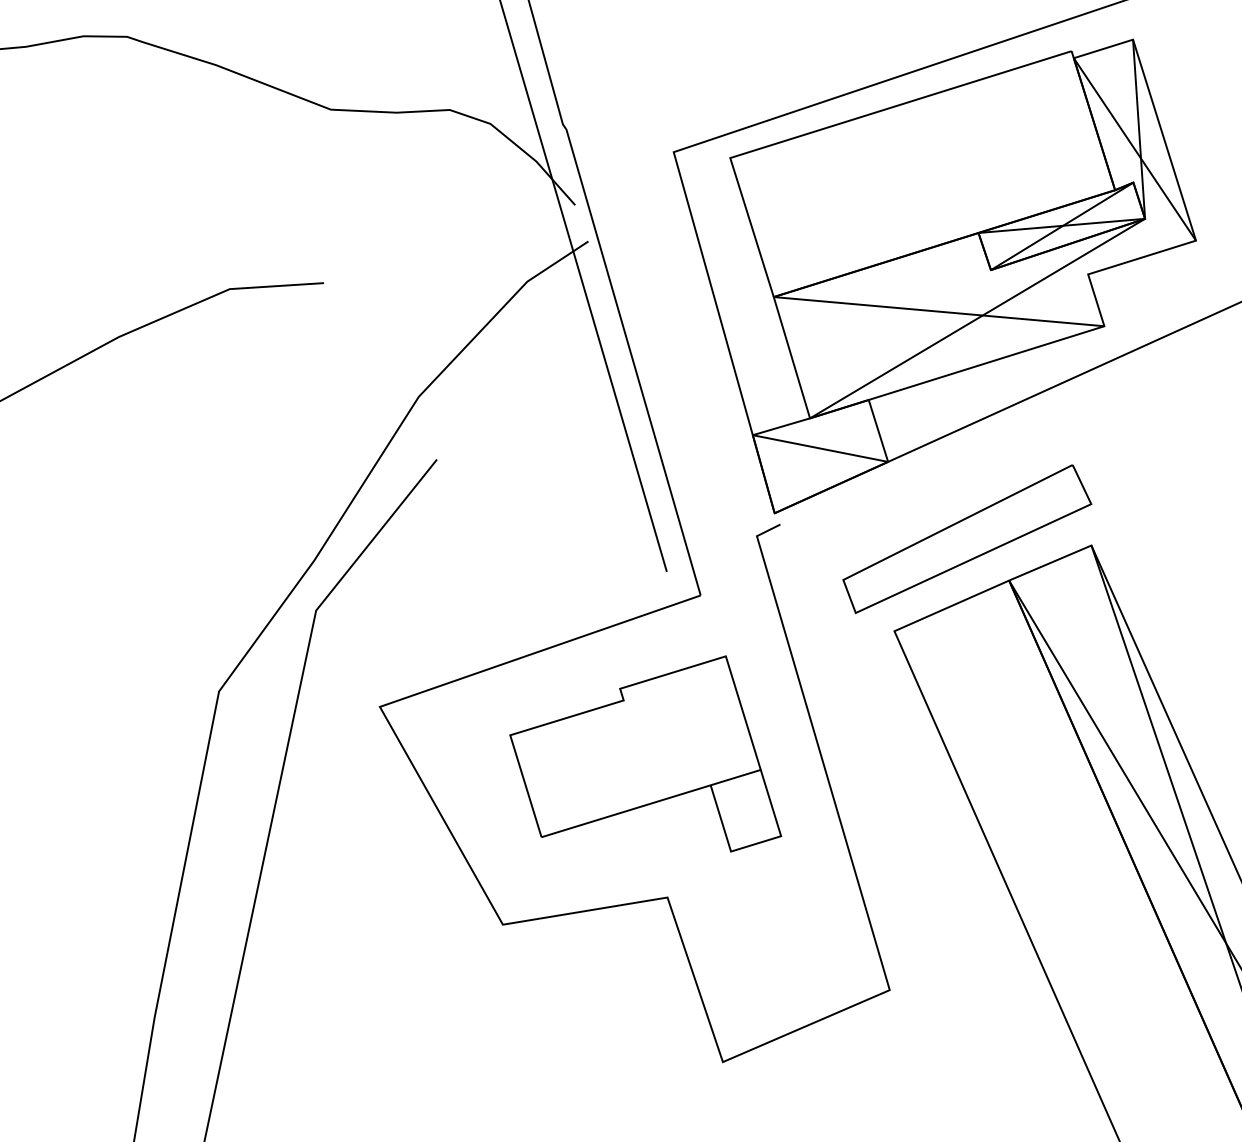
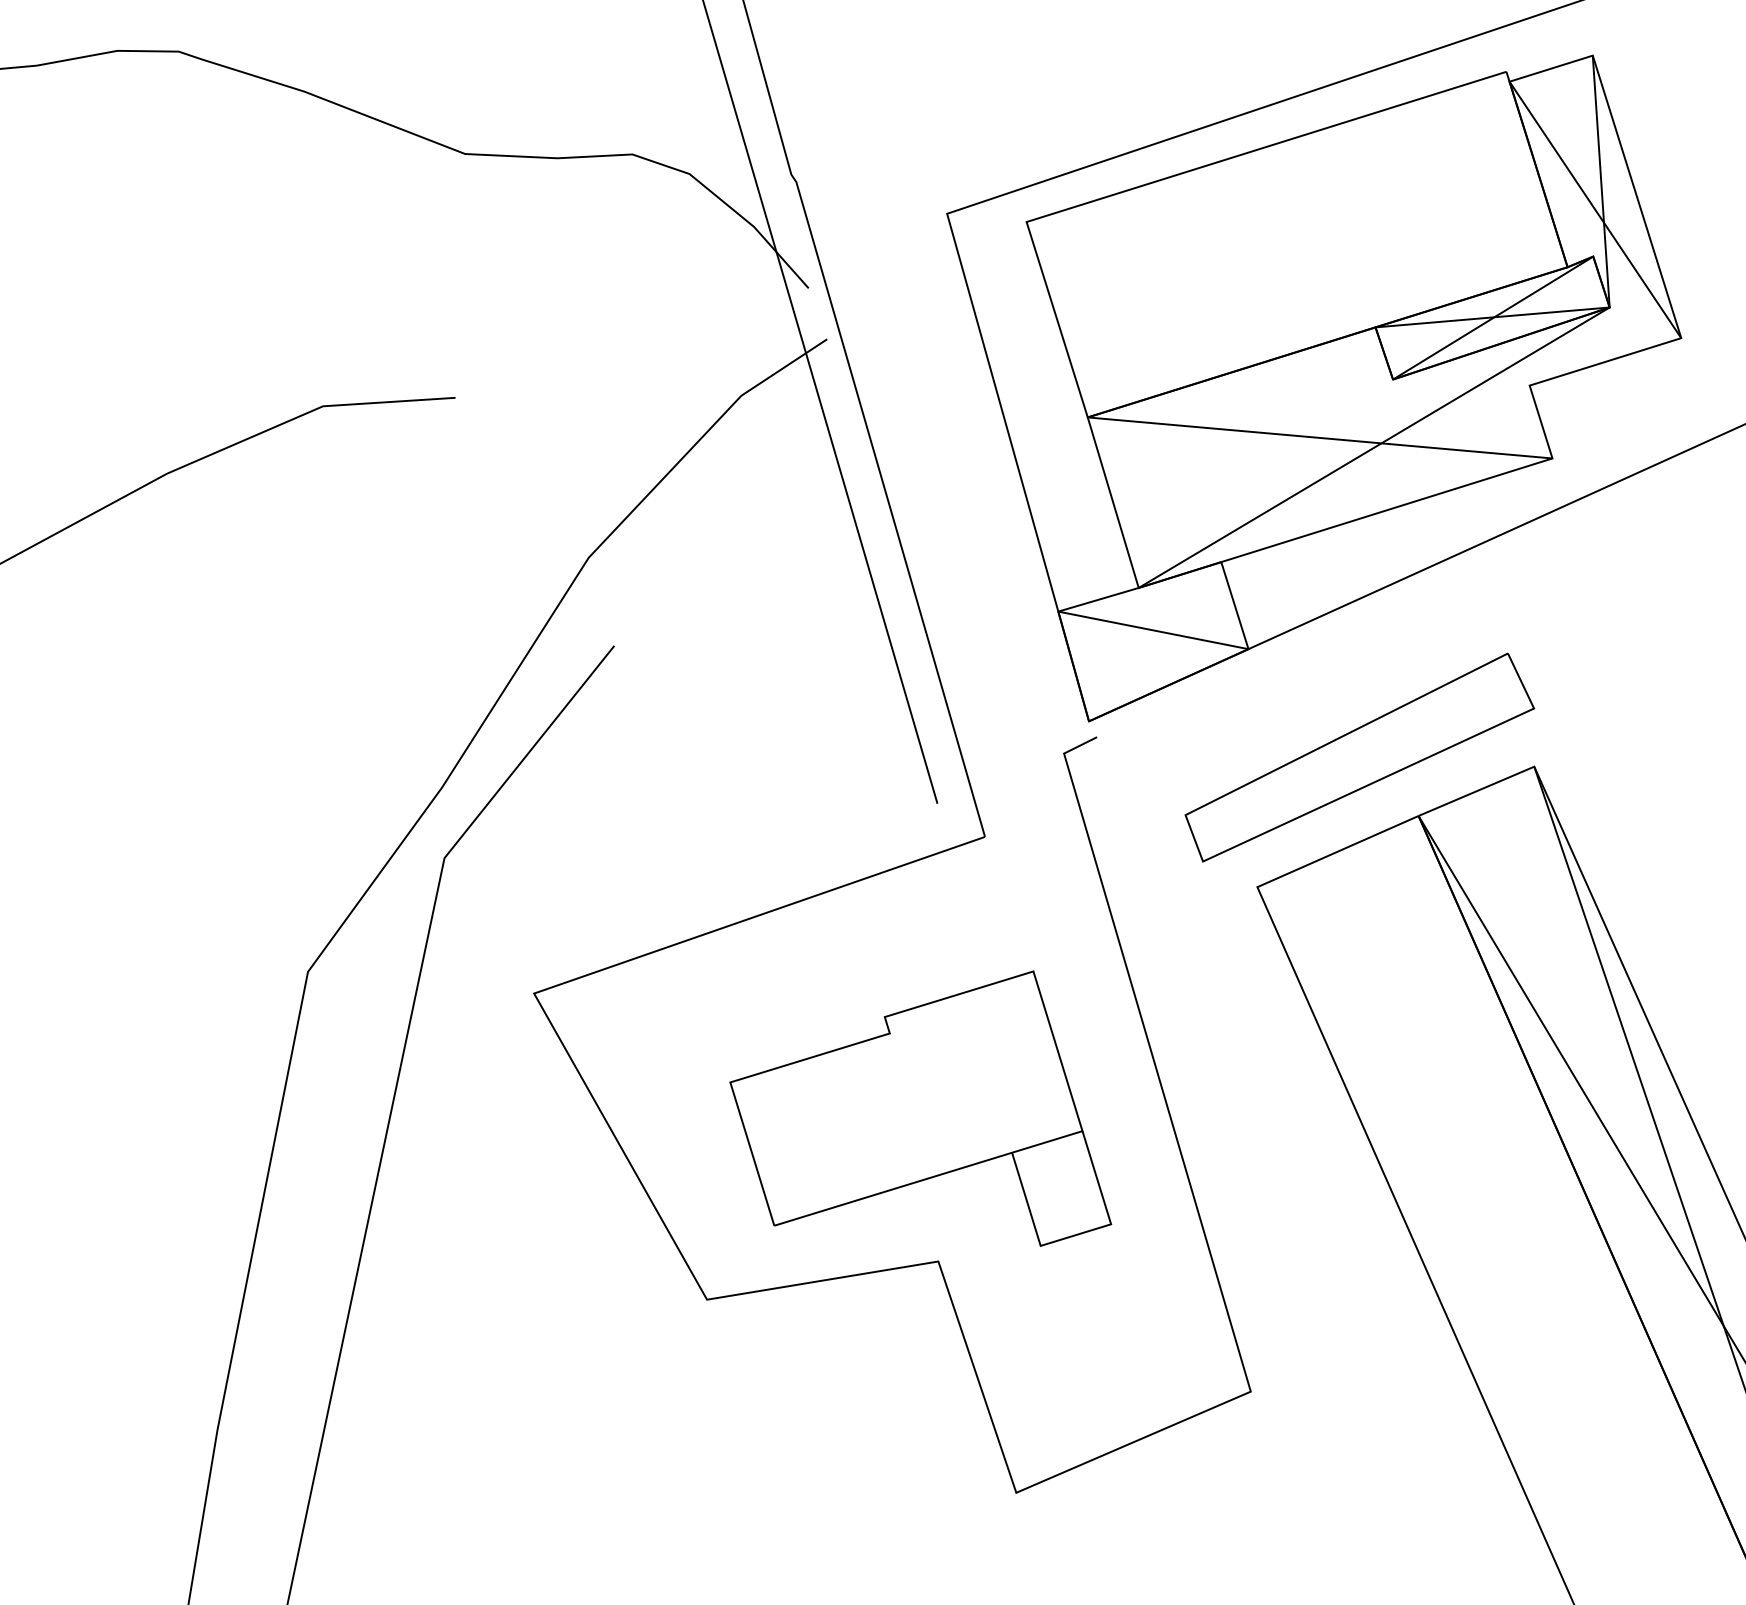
part: (645, 753) -> (920, 1108), moved

